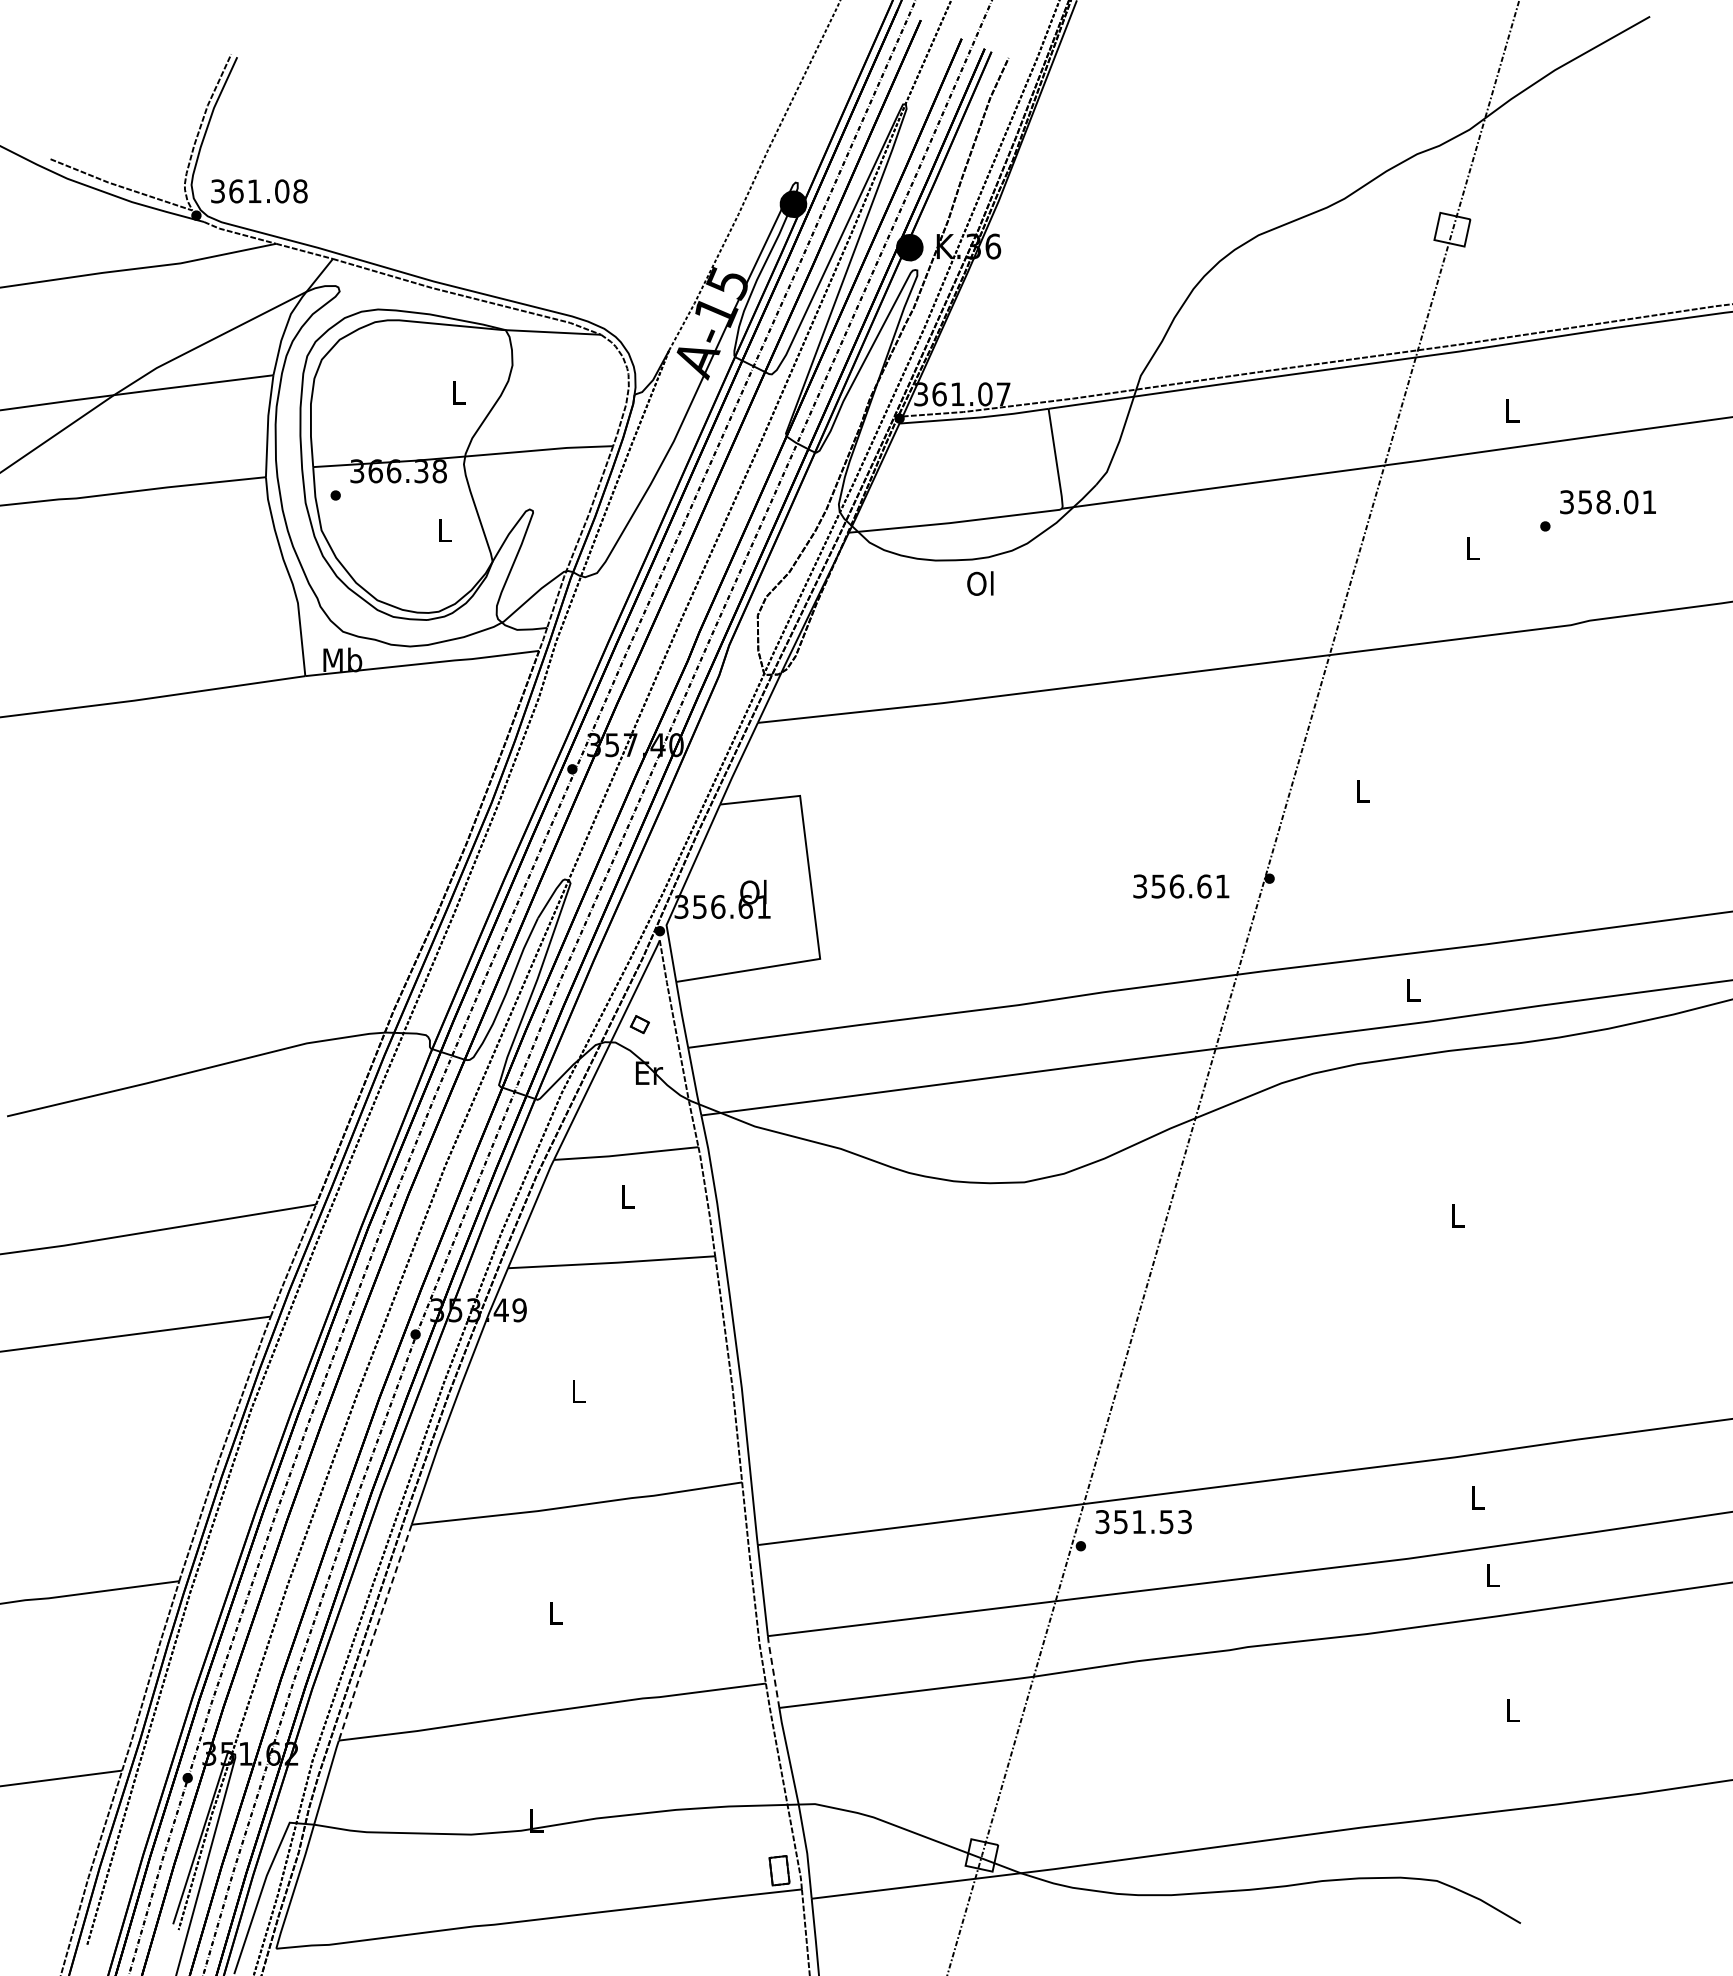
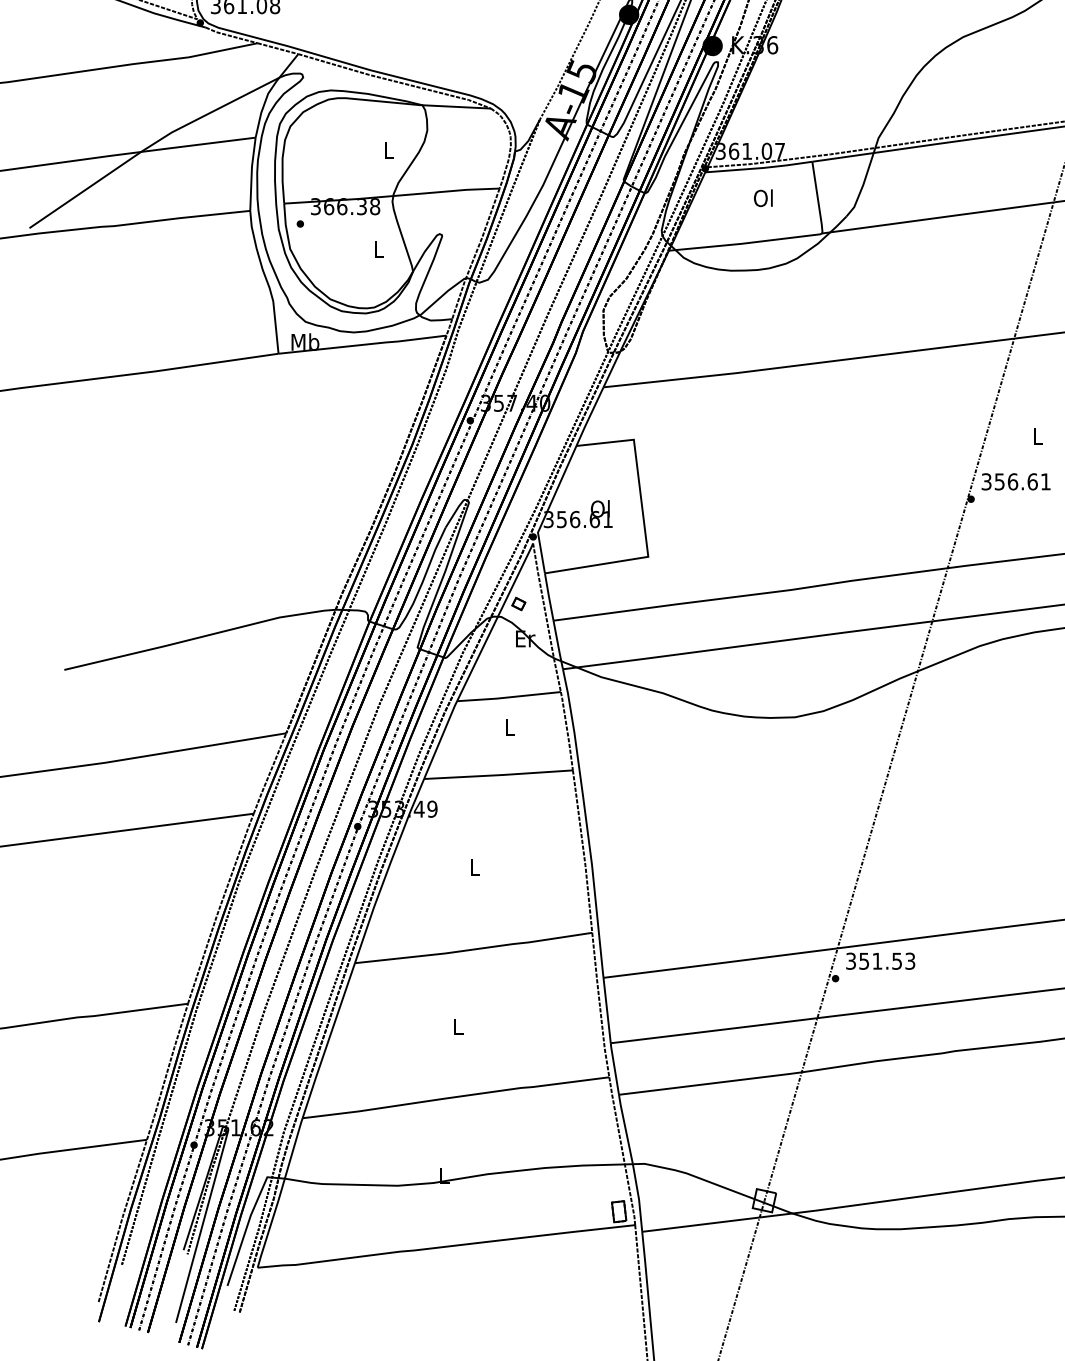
text: (980, 583) -> (763, 198), moved
text: (1181, 886) -> (1016, 481), moved
line: (374, 1633) -> (328, 1041), dashed -> solid
line: (773, 1671) -> (614, 1068), dashed -> solid

